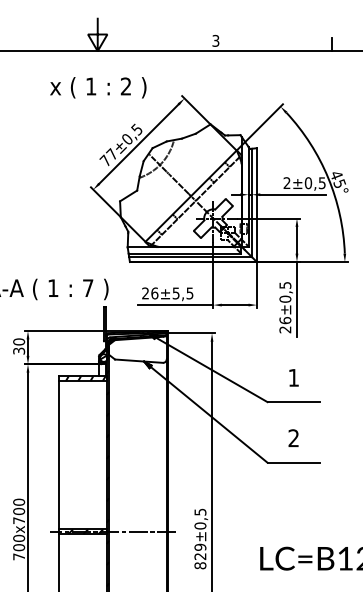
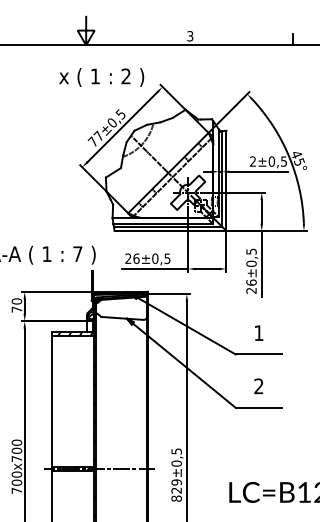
text: (98, 87) -> (101, 77), moved
text: (175, 293) -> (154, 258), ±5,5 -> ±0,5
text: (19, 350) -> (17, 309), 30 -> 70

